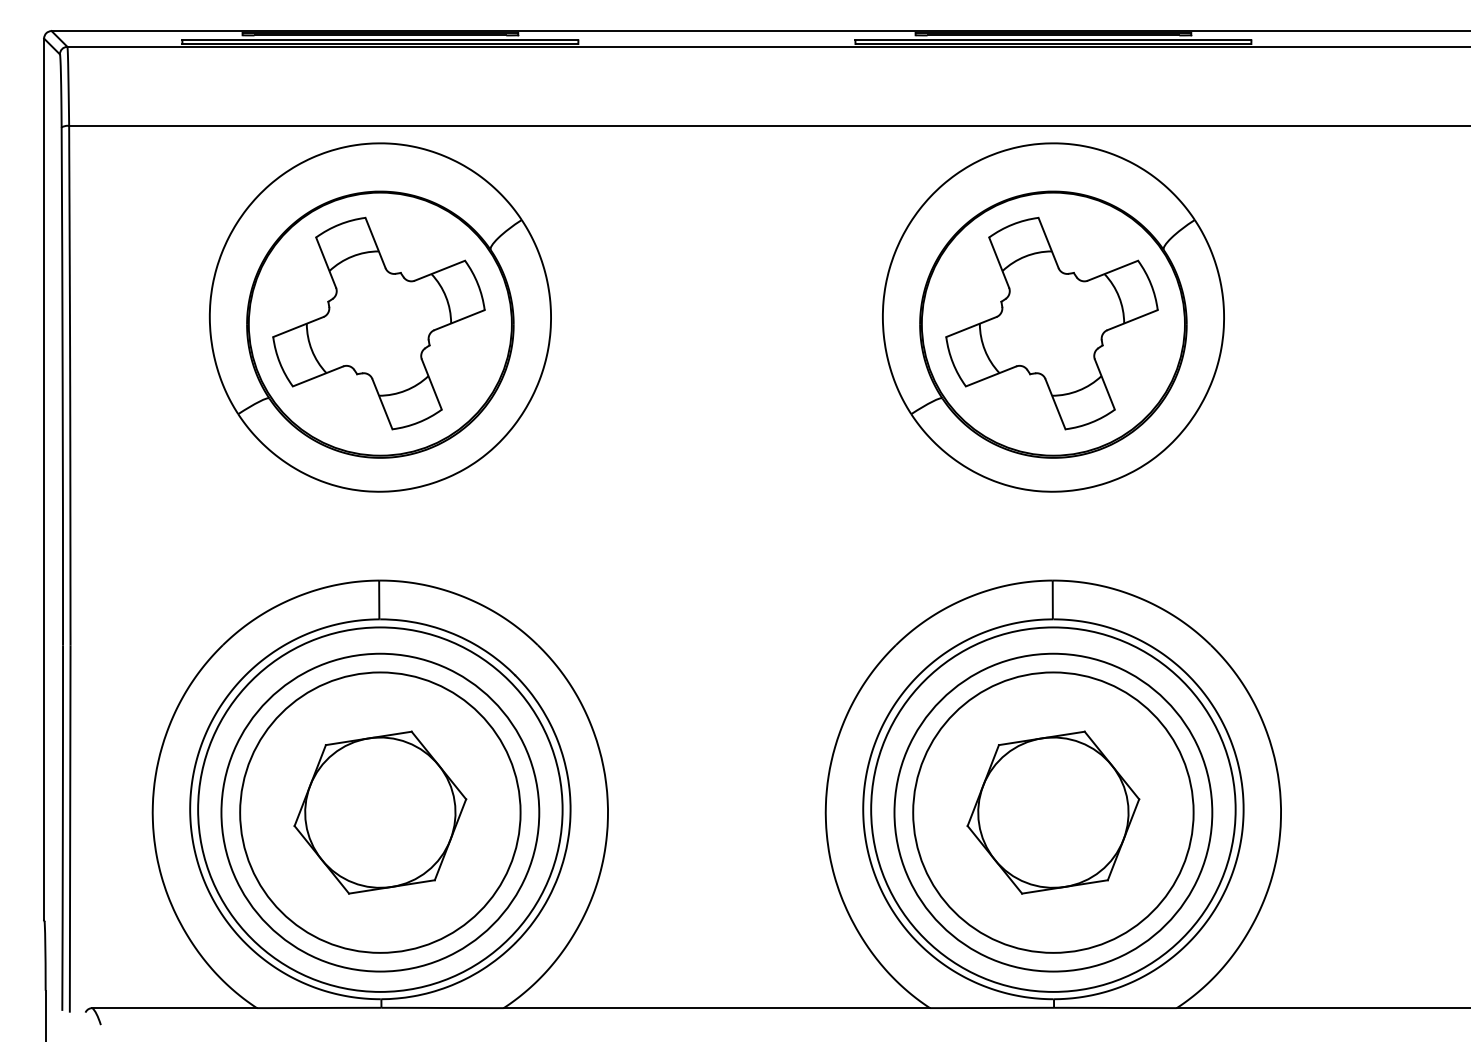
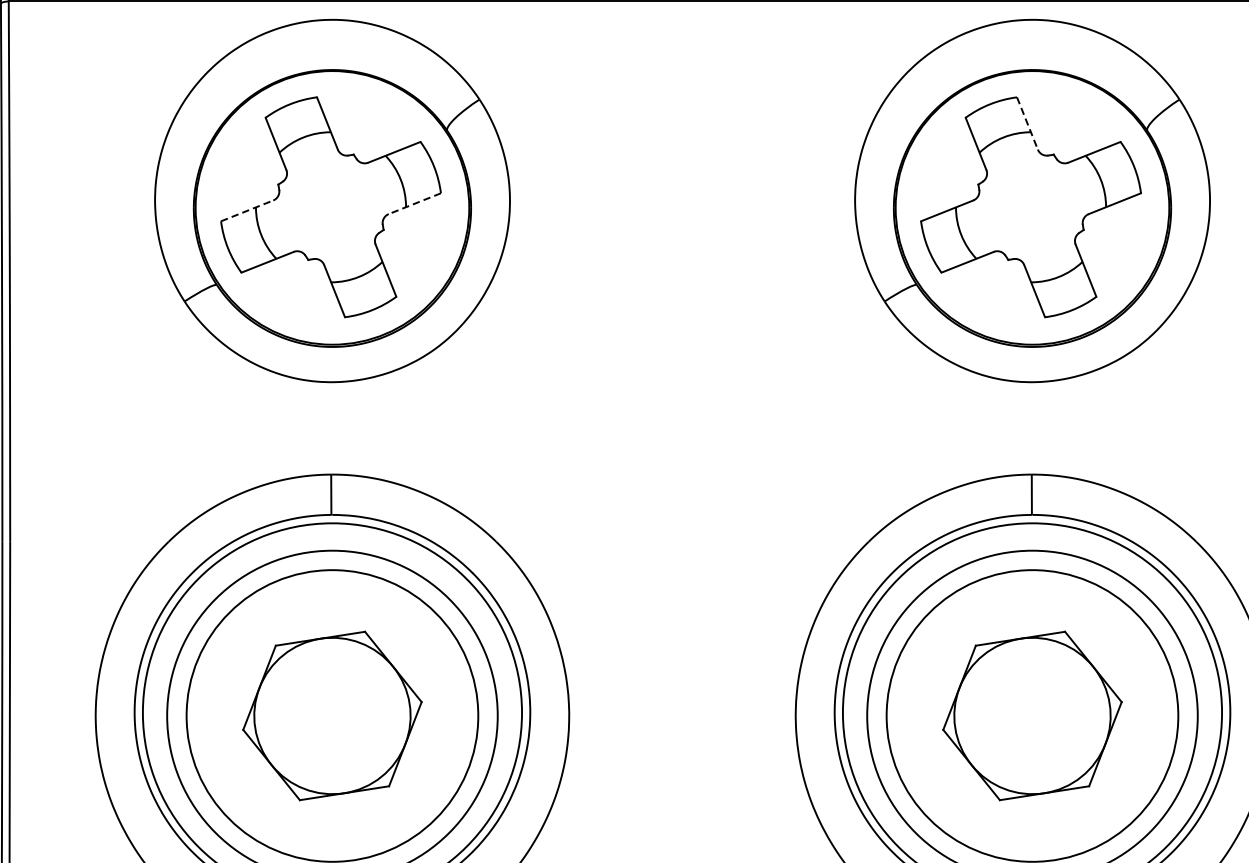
line: (1048, 243) -> (1027, 123), solid -> dashed
line: (459, 320) -> (414, 204), solid -> dashed
line: (298, 326) -> (247, 210), solid -> dashed

